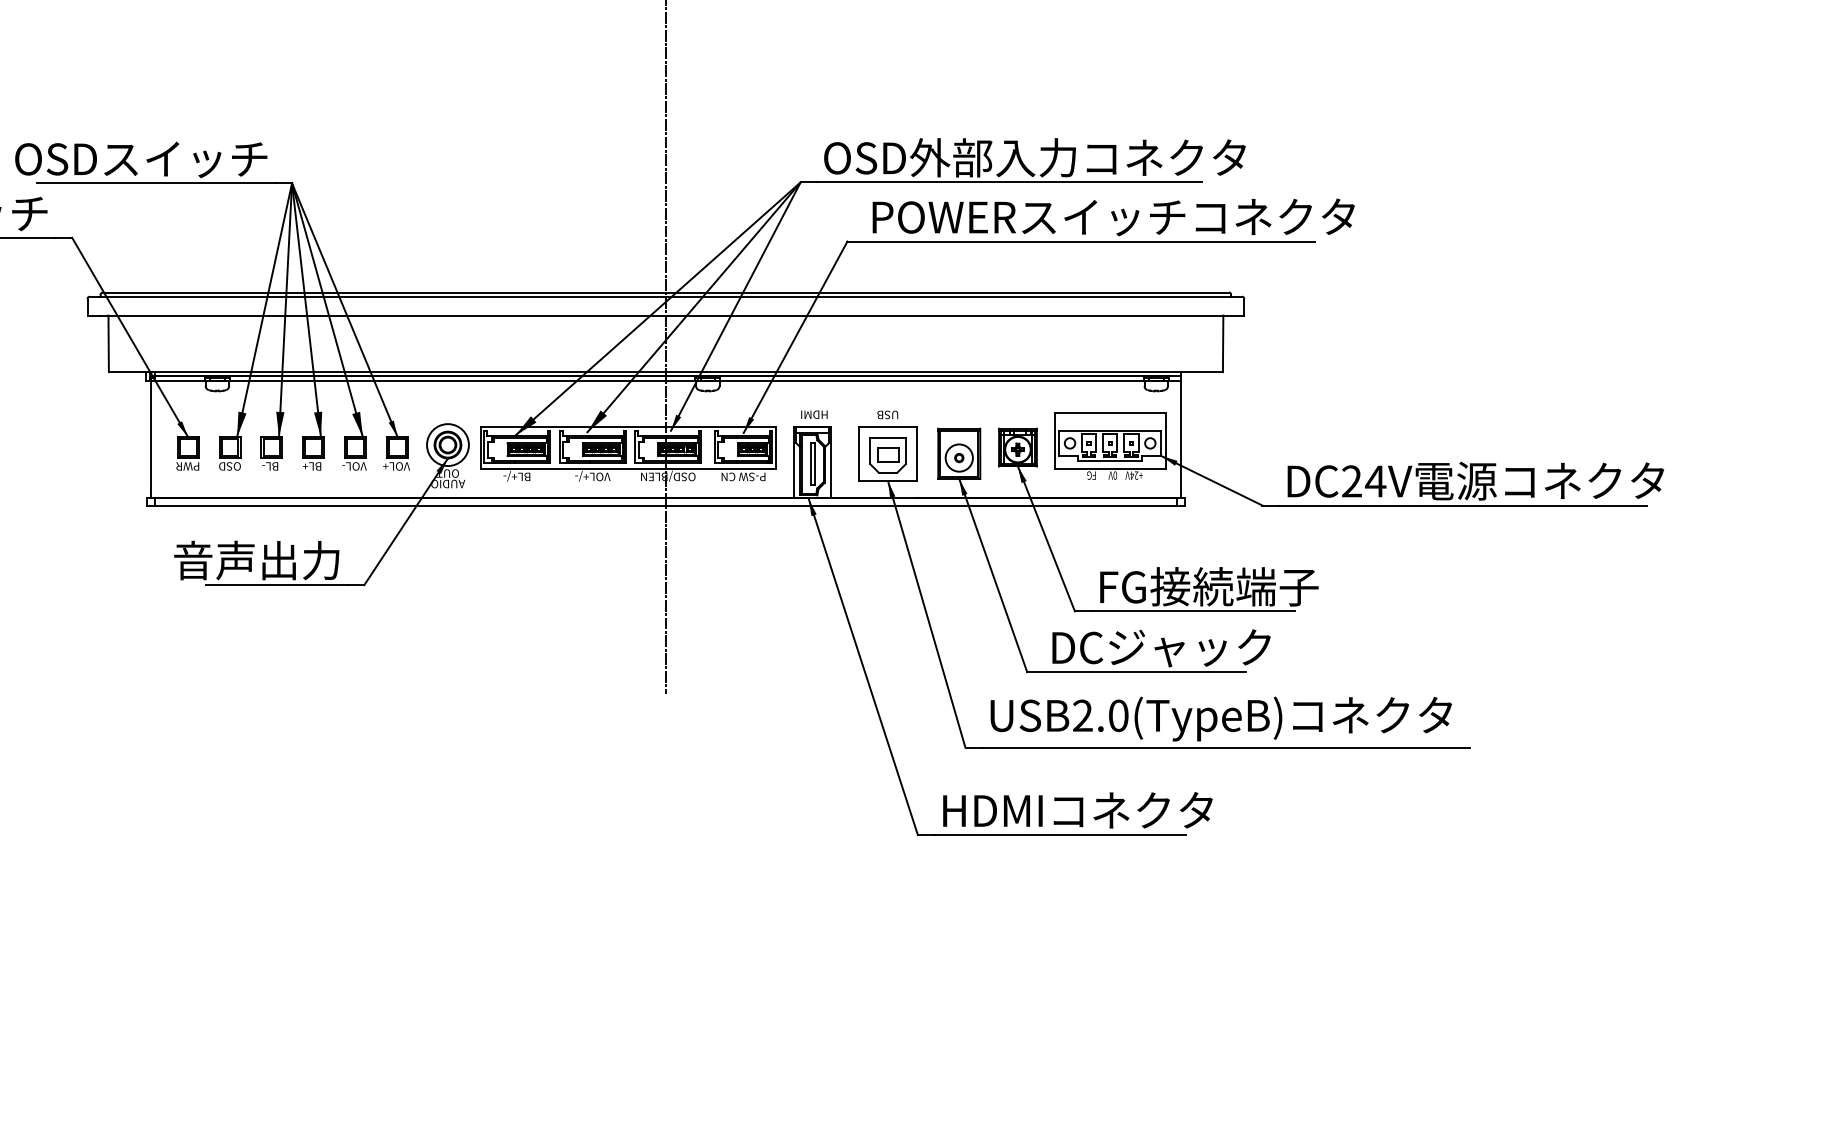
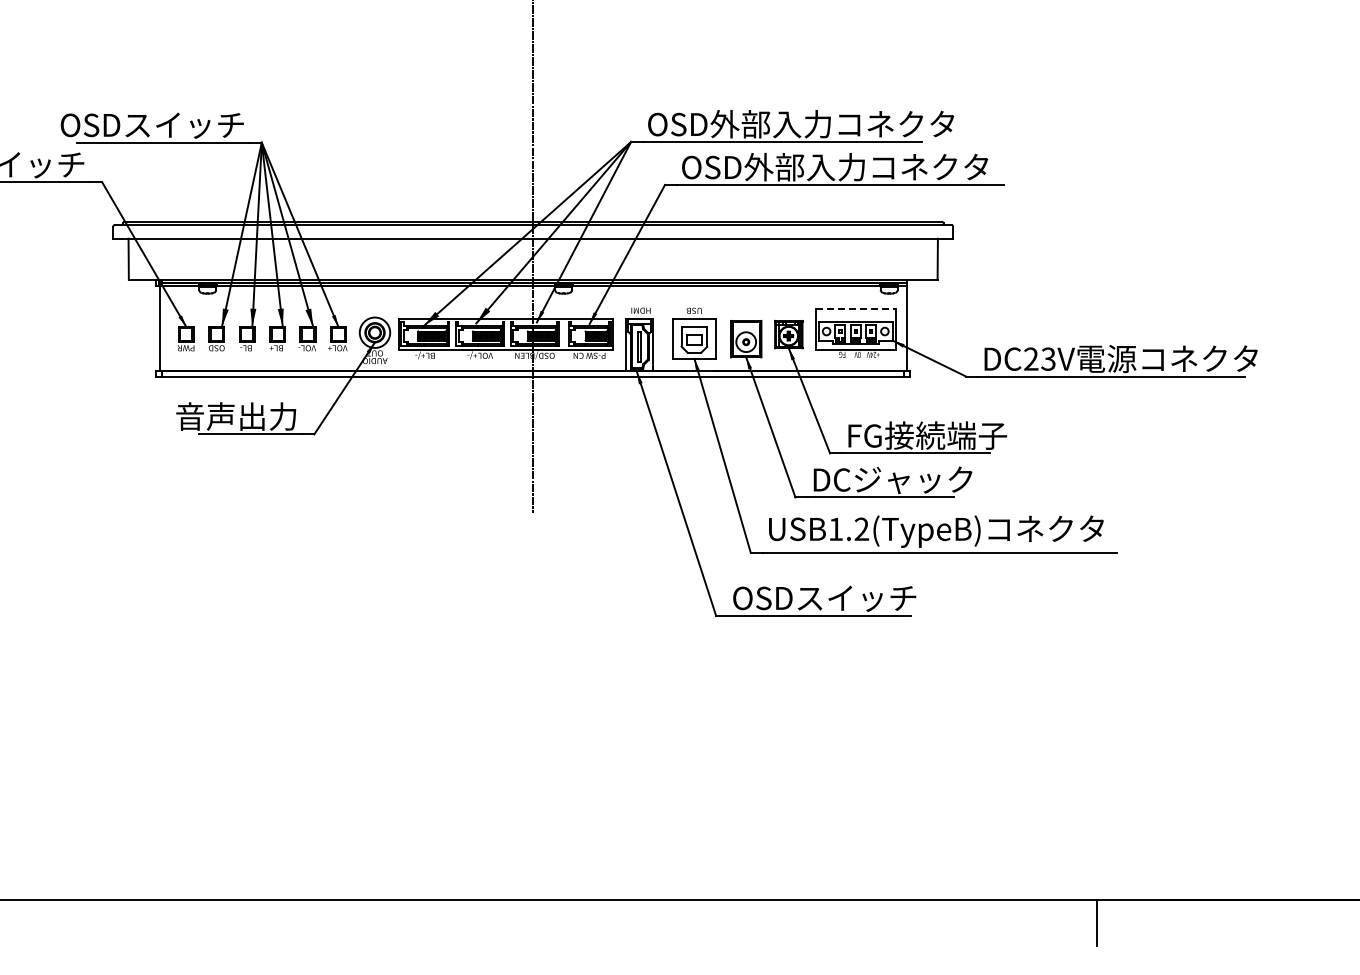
text: (1112, 216) -> (857, 166), POWERスイッチコネクタ -> OSD外部入力コネクタ
line: (1111, 413) -> (856, 309), solid -> dashed
text: (1375, 480) -> (1048, 358), DC24V -> DC23V
text: (1100, 716) -> (848, 529), USB2.0(TypeB) -> USB1.2(TypeB)
text: (1076, 809) -> (831, 597), HDMIコネクタ -> OSDスイッチ

